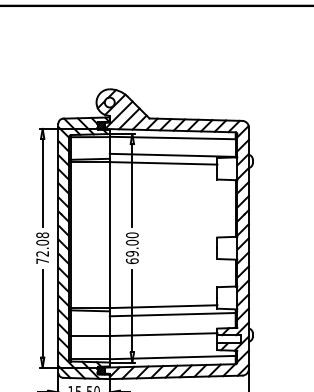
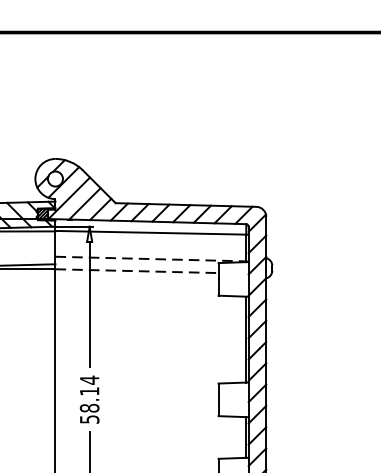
line: (172, 155) -> (150, 259), solid -> dashed
line: (163, 163) -> (136, 271), solid -> dashed
text: (131, 248) -> (88, 400), 69.00 -> 58.14

